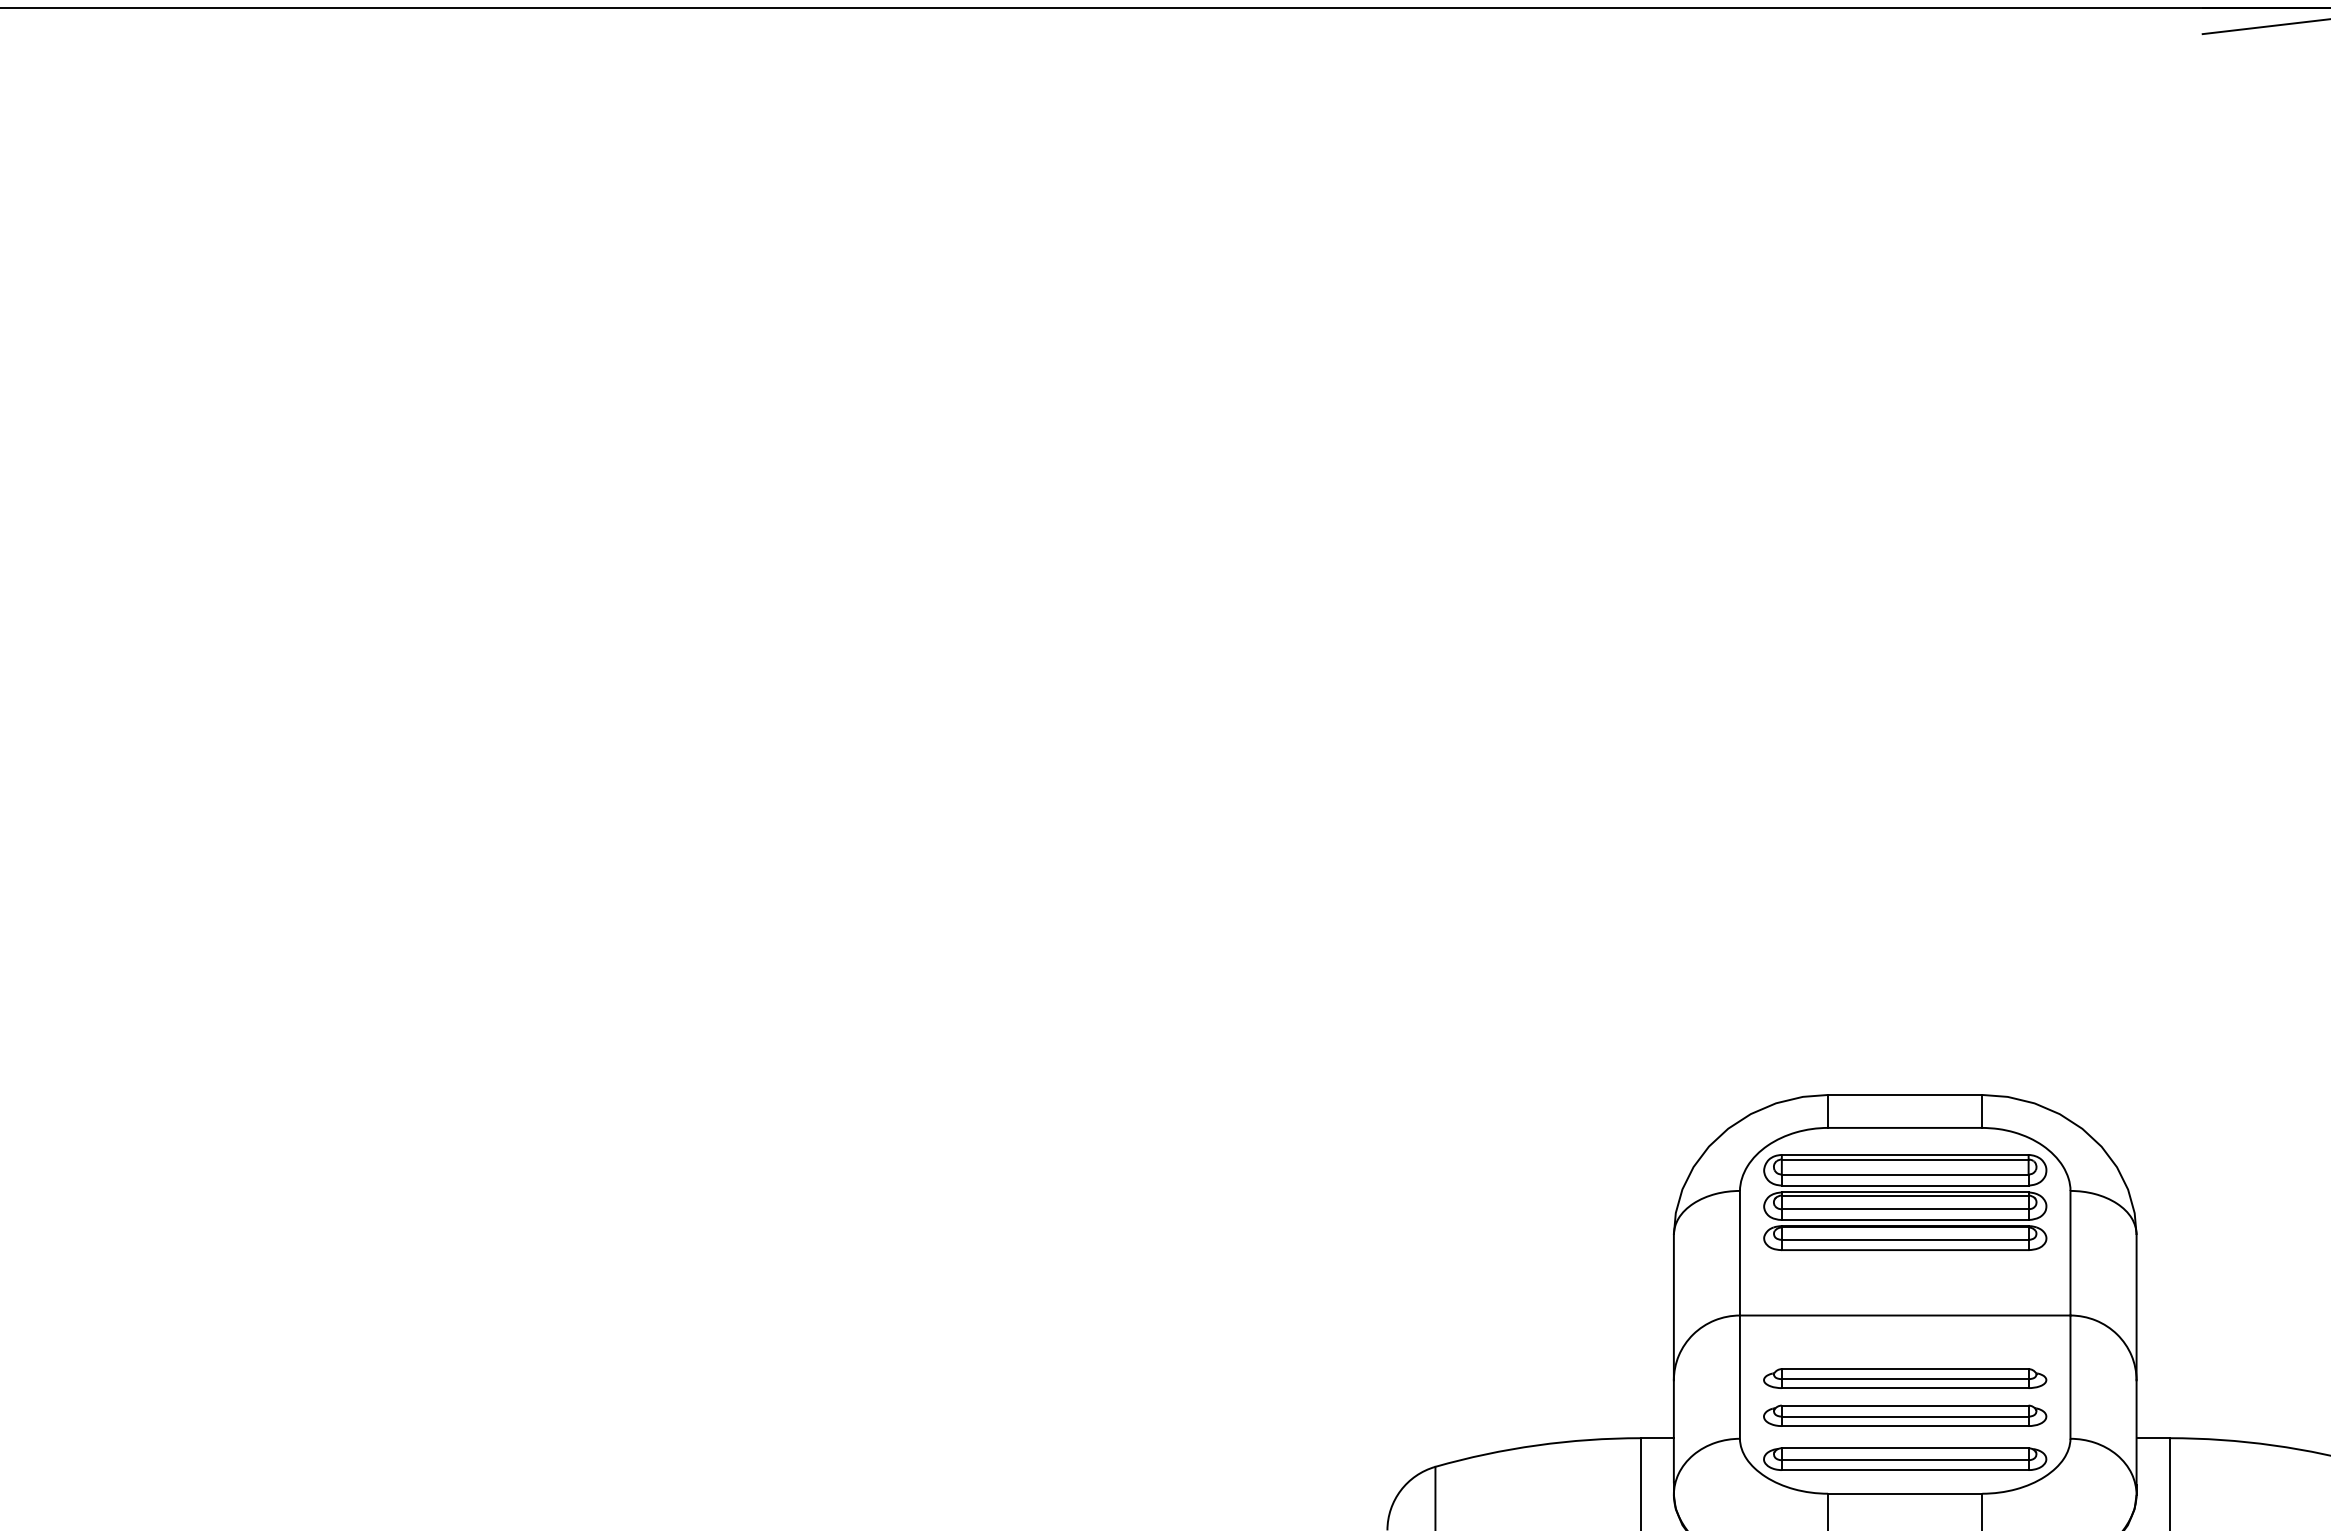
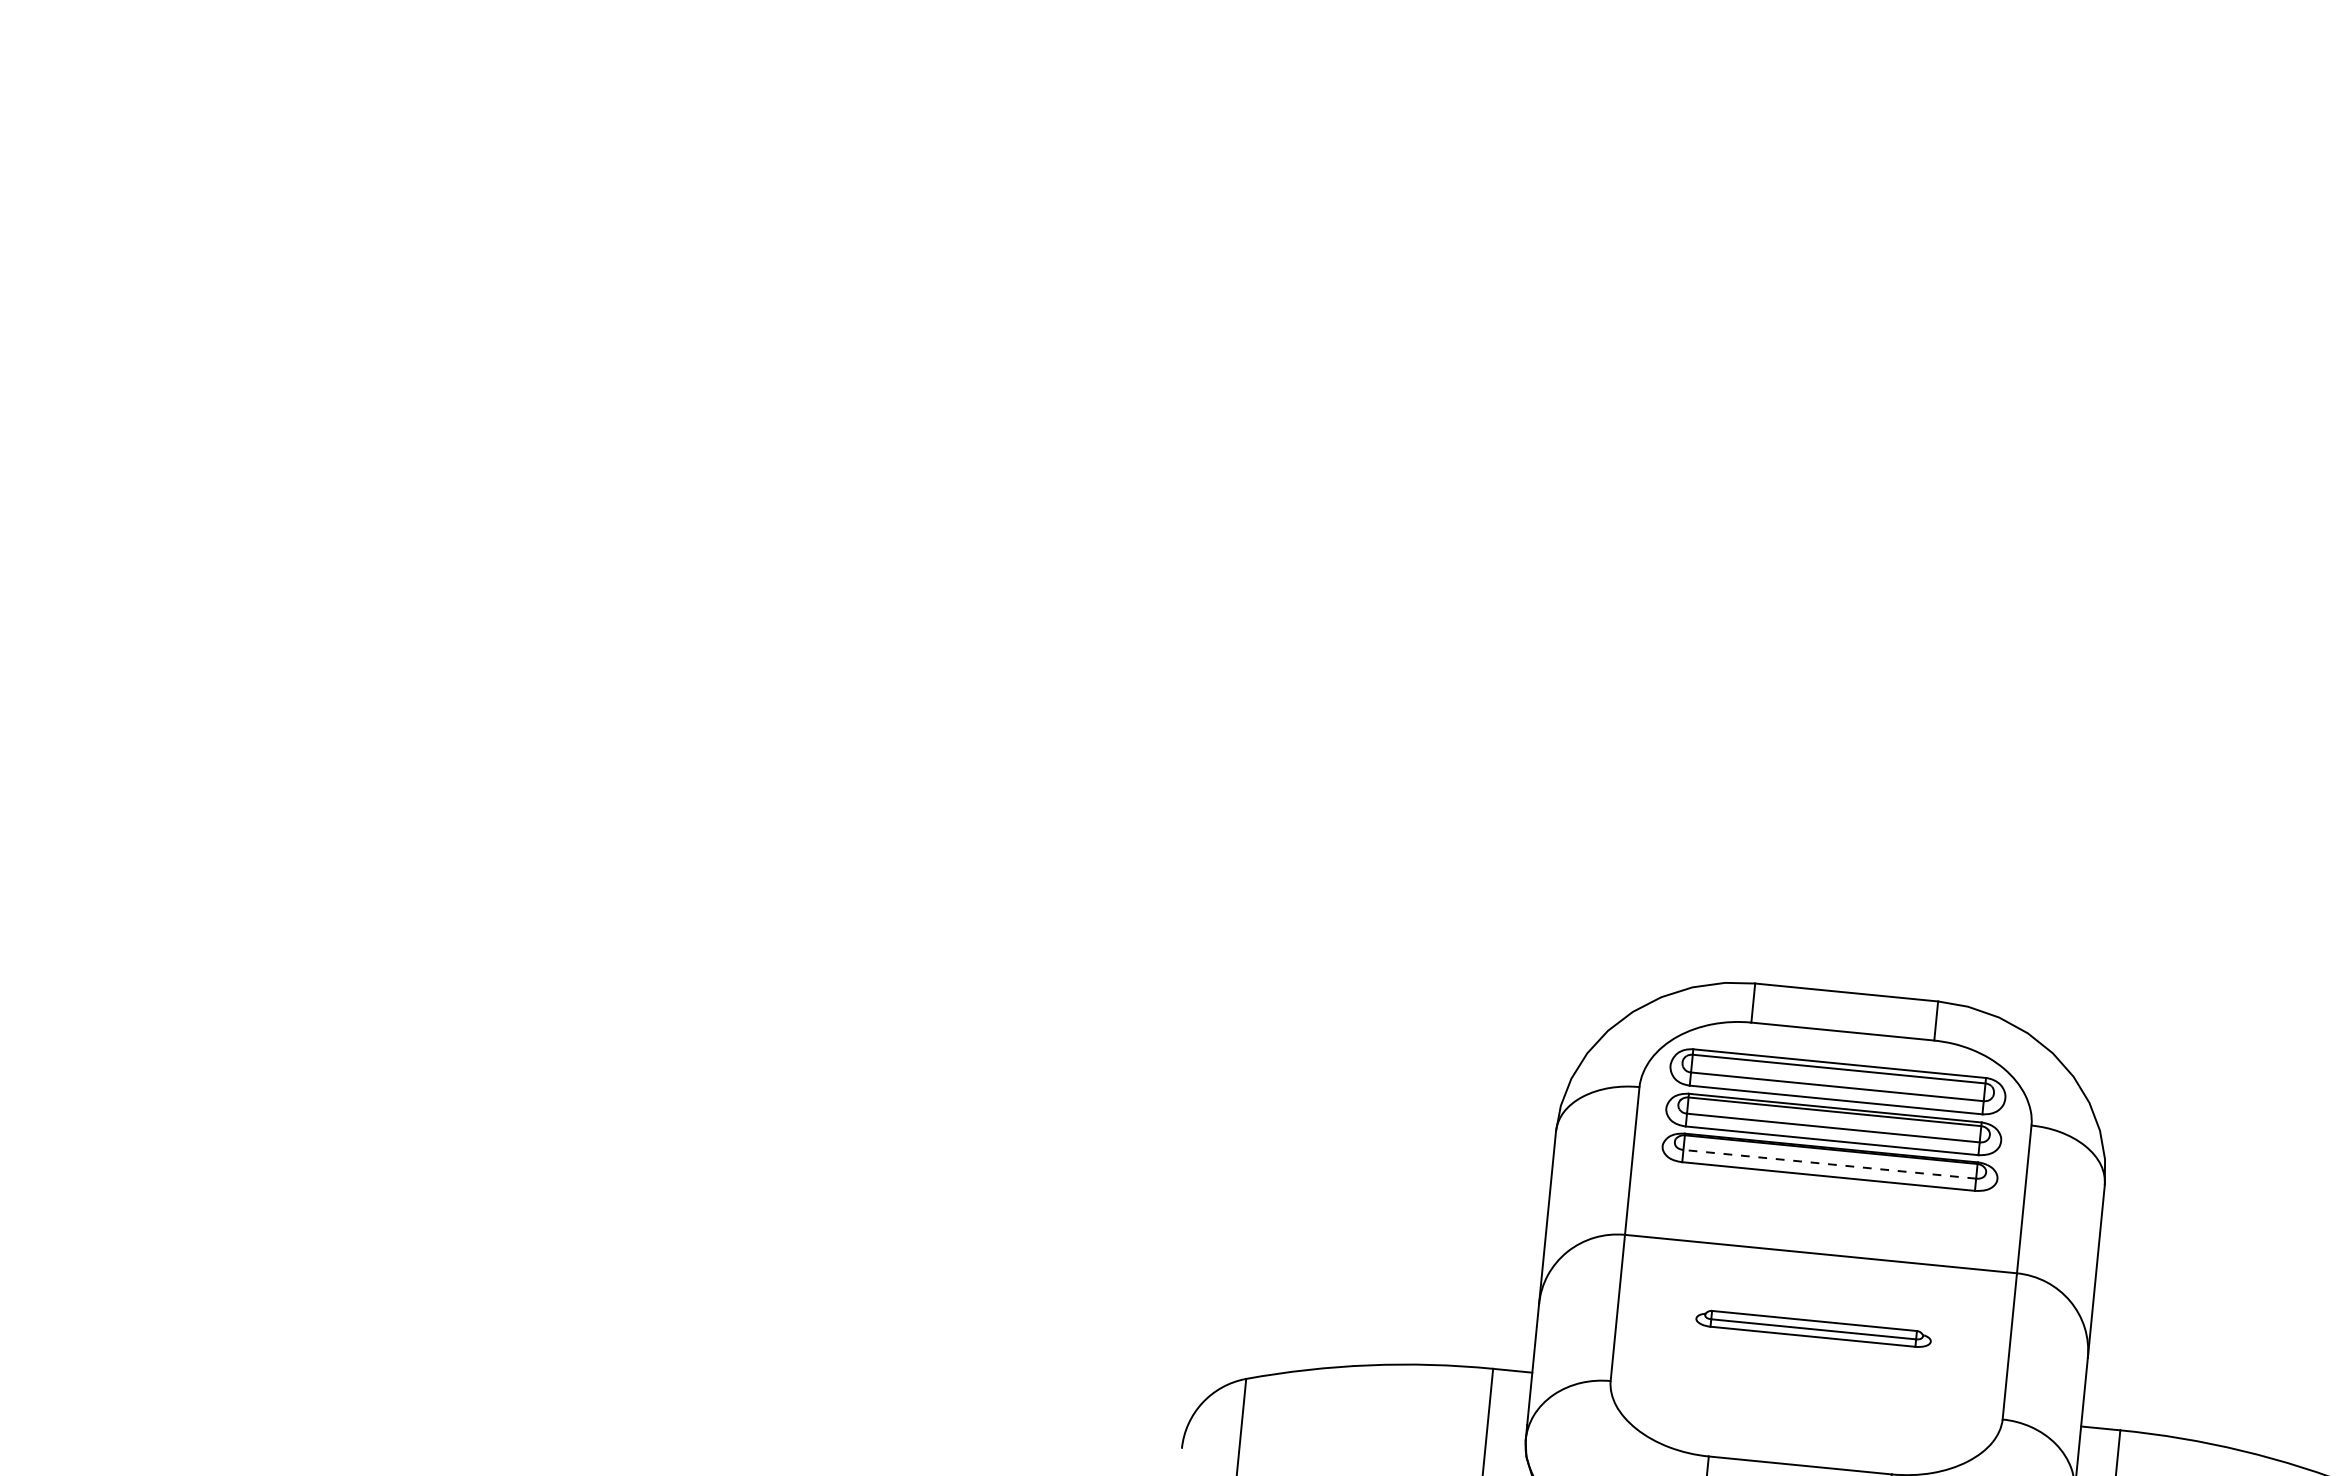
line: (1904, 1239) -> (1828, 1163), solid -> dashed
part: (1905, 1378) -> (1814, 1328), size x0.7
part: (1905, 1415) -> (1809, 1372), removed
part: (1905, 1458) -> (1804, 1423), removed

